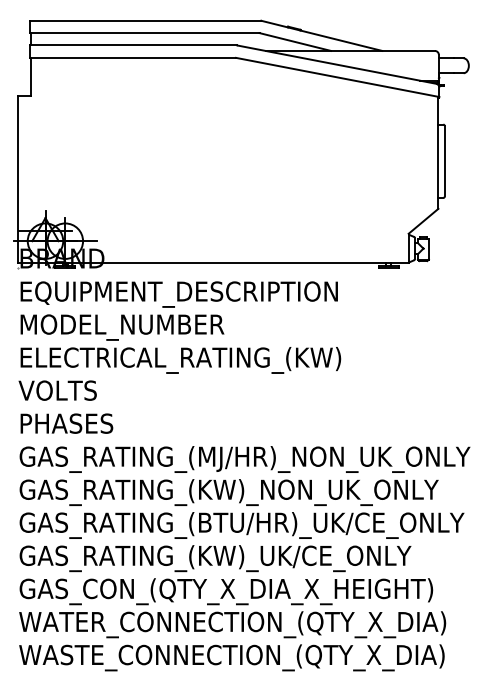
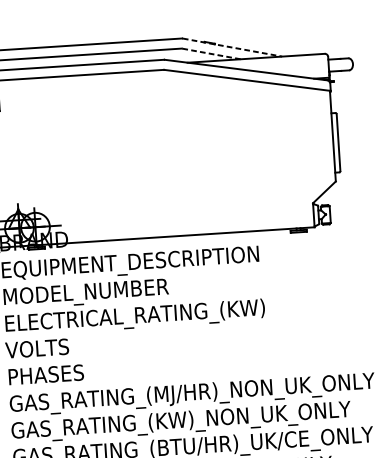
line: (322, 36) -> (232, 48), solid -> dashed
line: (295, 42) -> (211, 54), solid -> dashed

